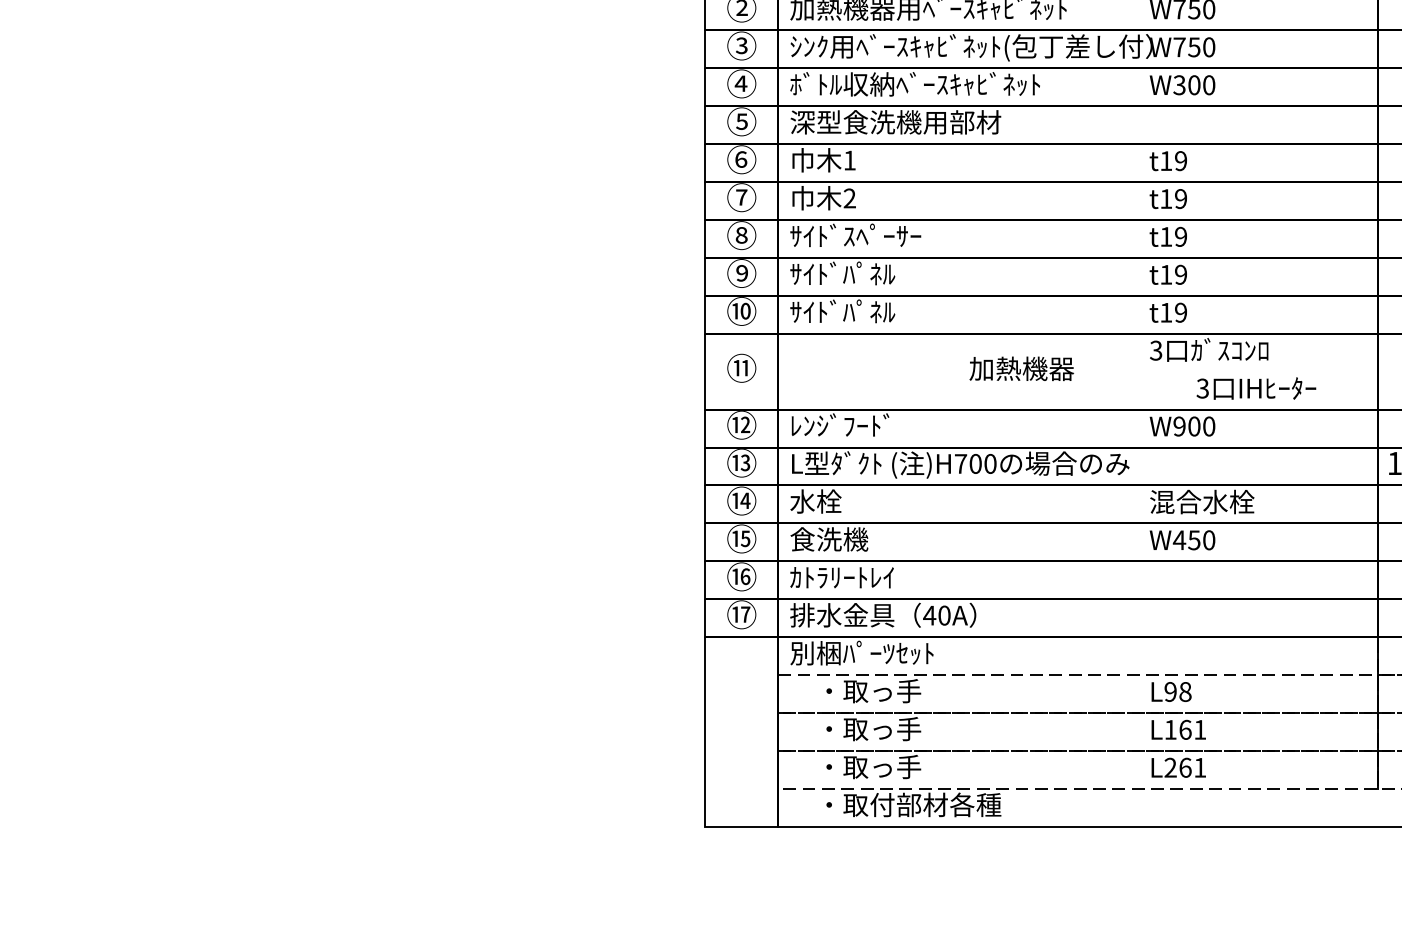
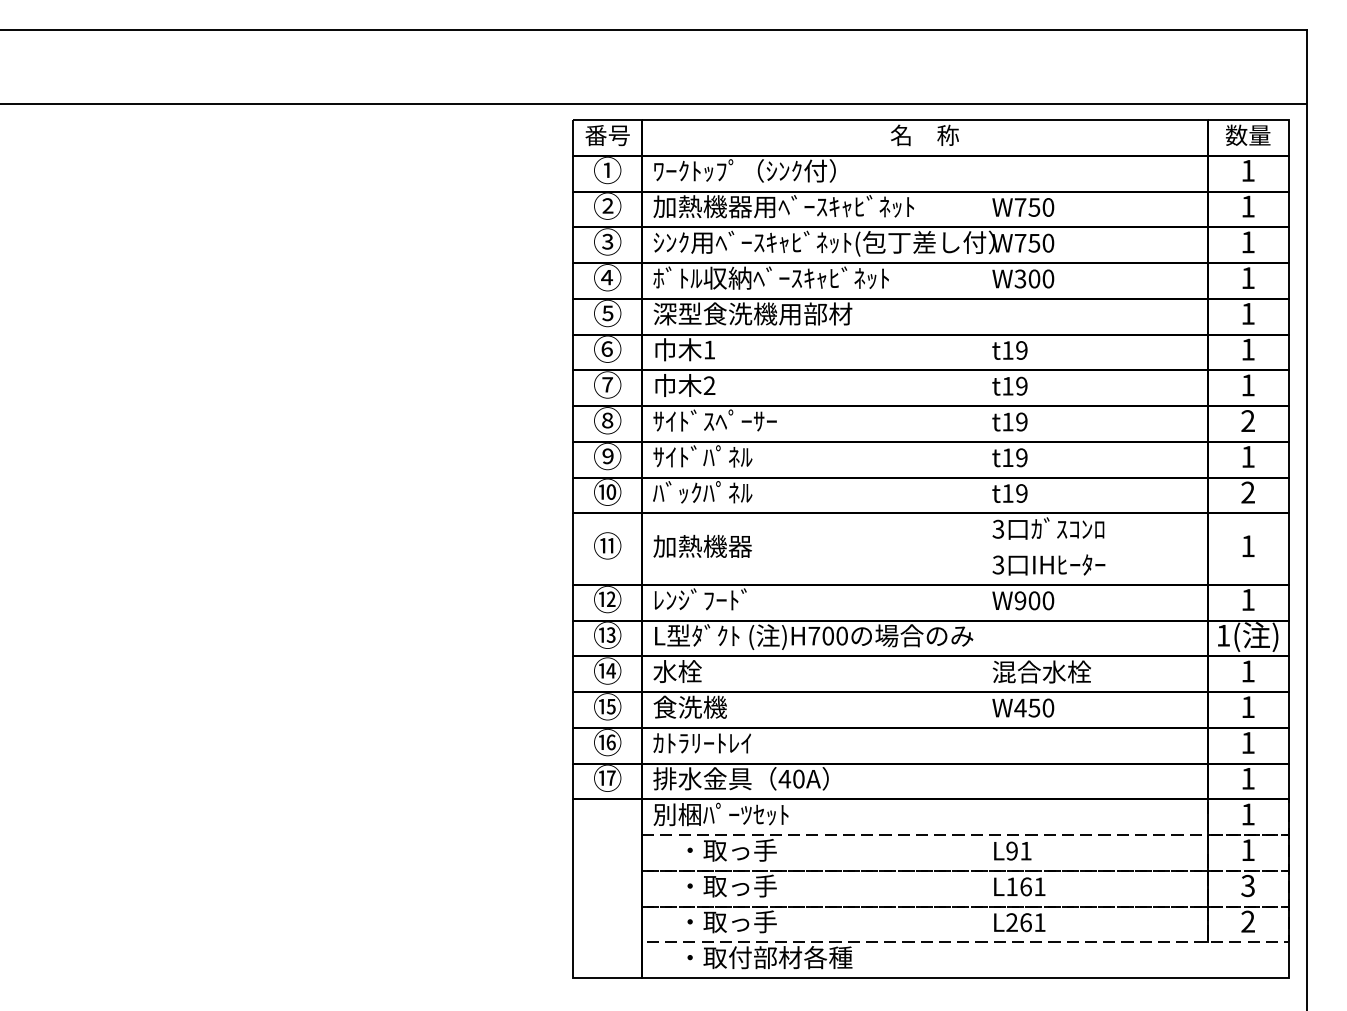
text: (815, 311) -> (677, 492), ｻｲﾄﾞﾊﾟﾈﾙ -> ﾊﾞｯｸﾊﾟﾈﾙ
text: (1021, 367) -> (702, 545), moved
text: (1255, 388) -> (1048, 564), moved
text: (1184, 691) -> (1025, 850), L98 -> L91

